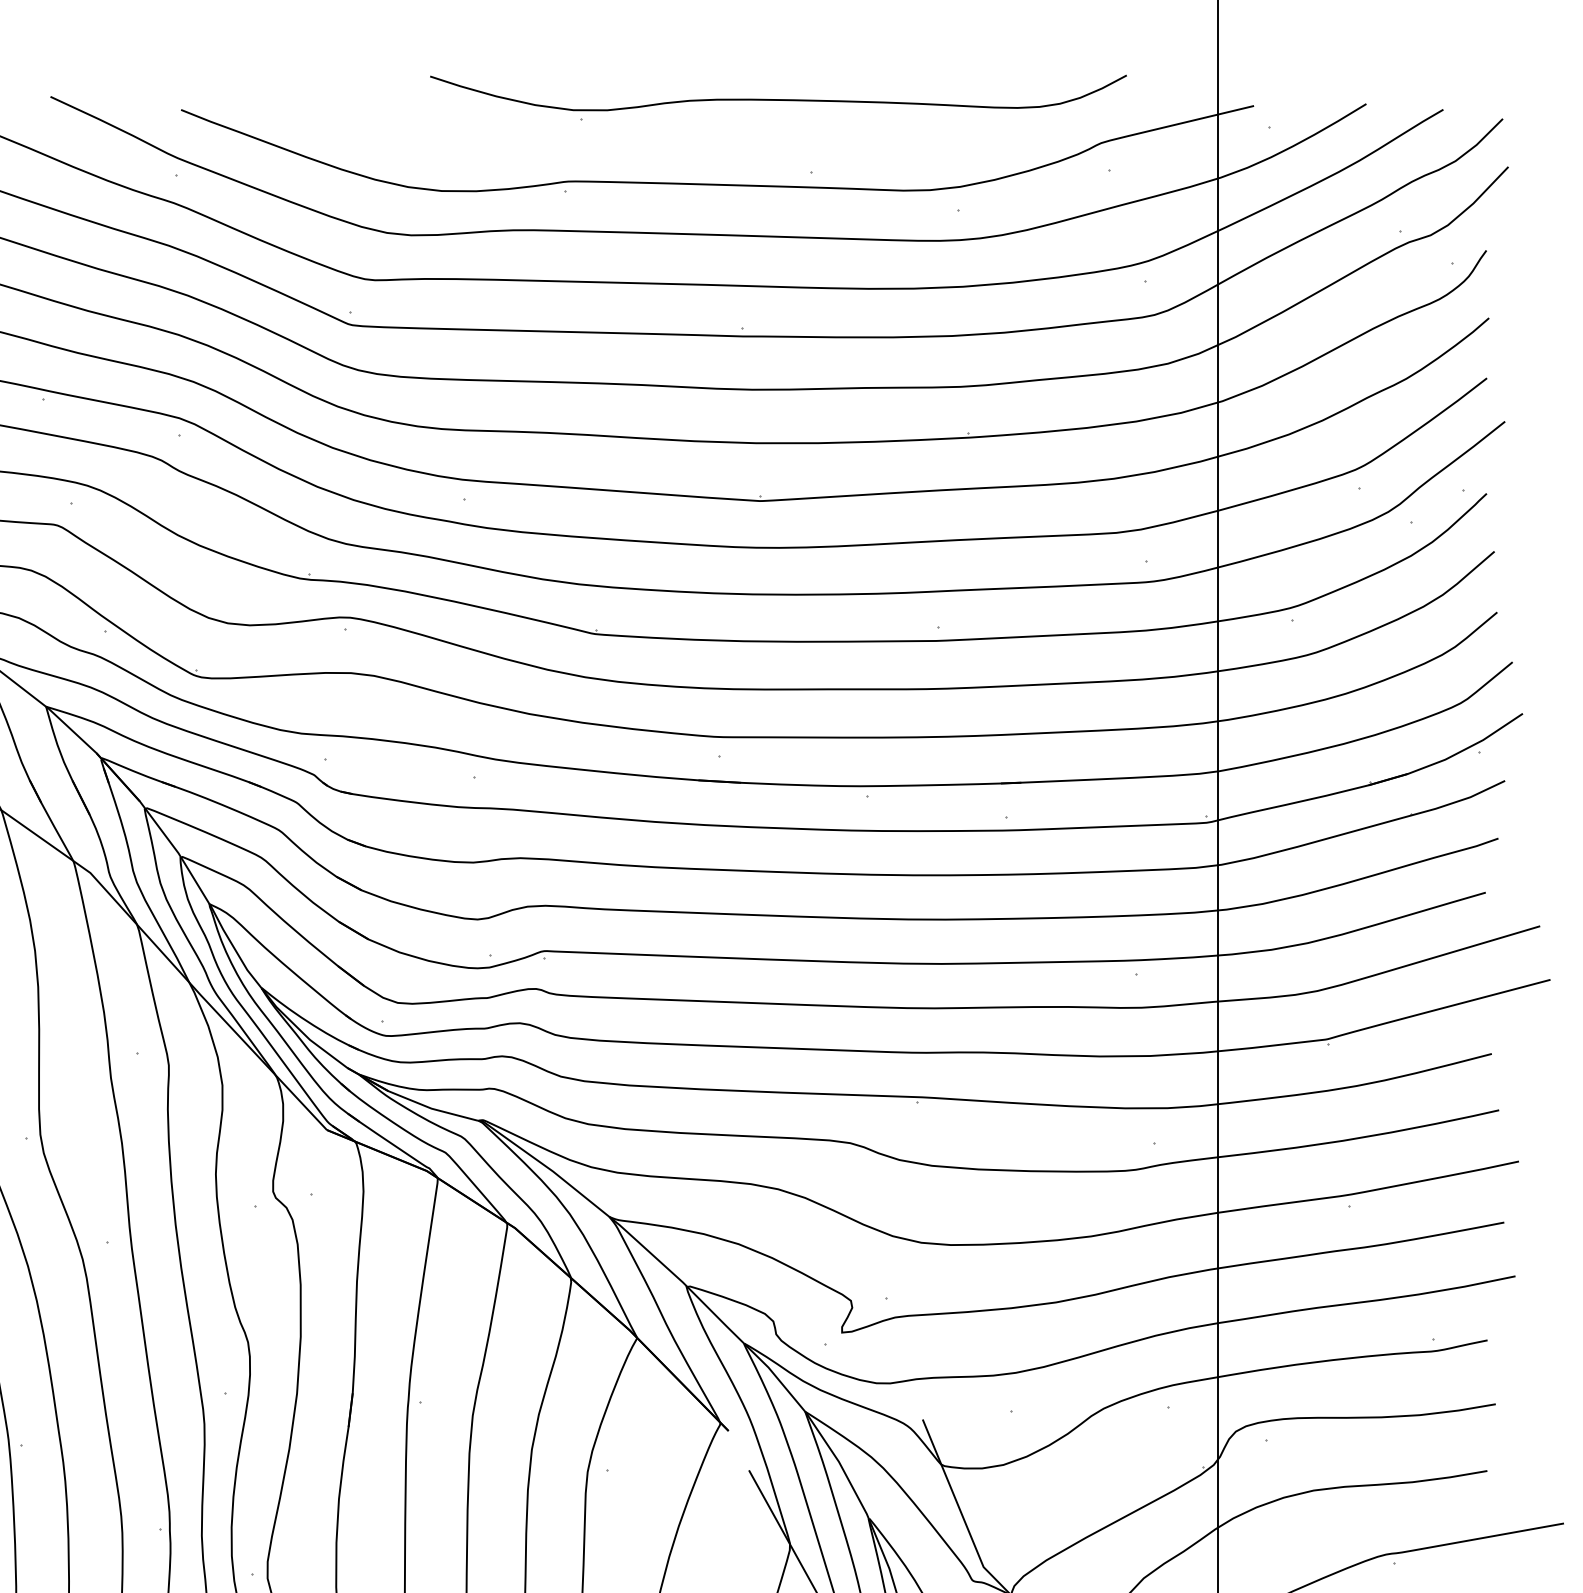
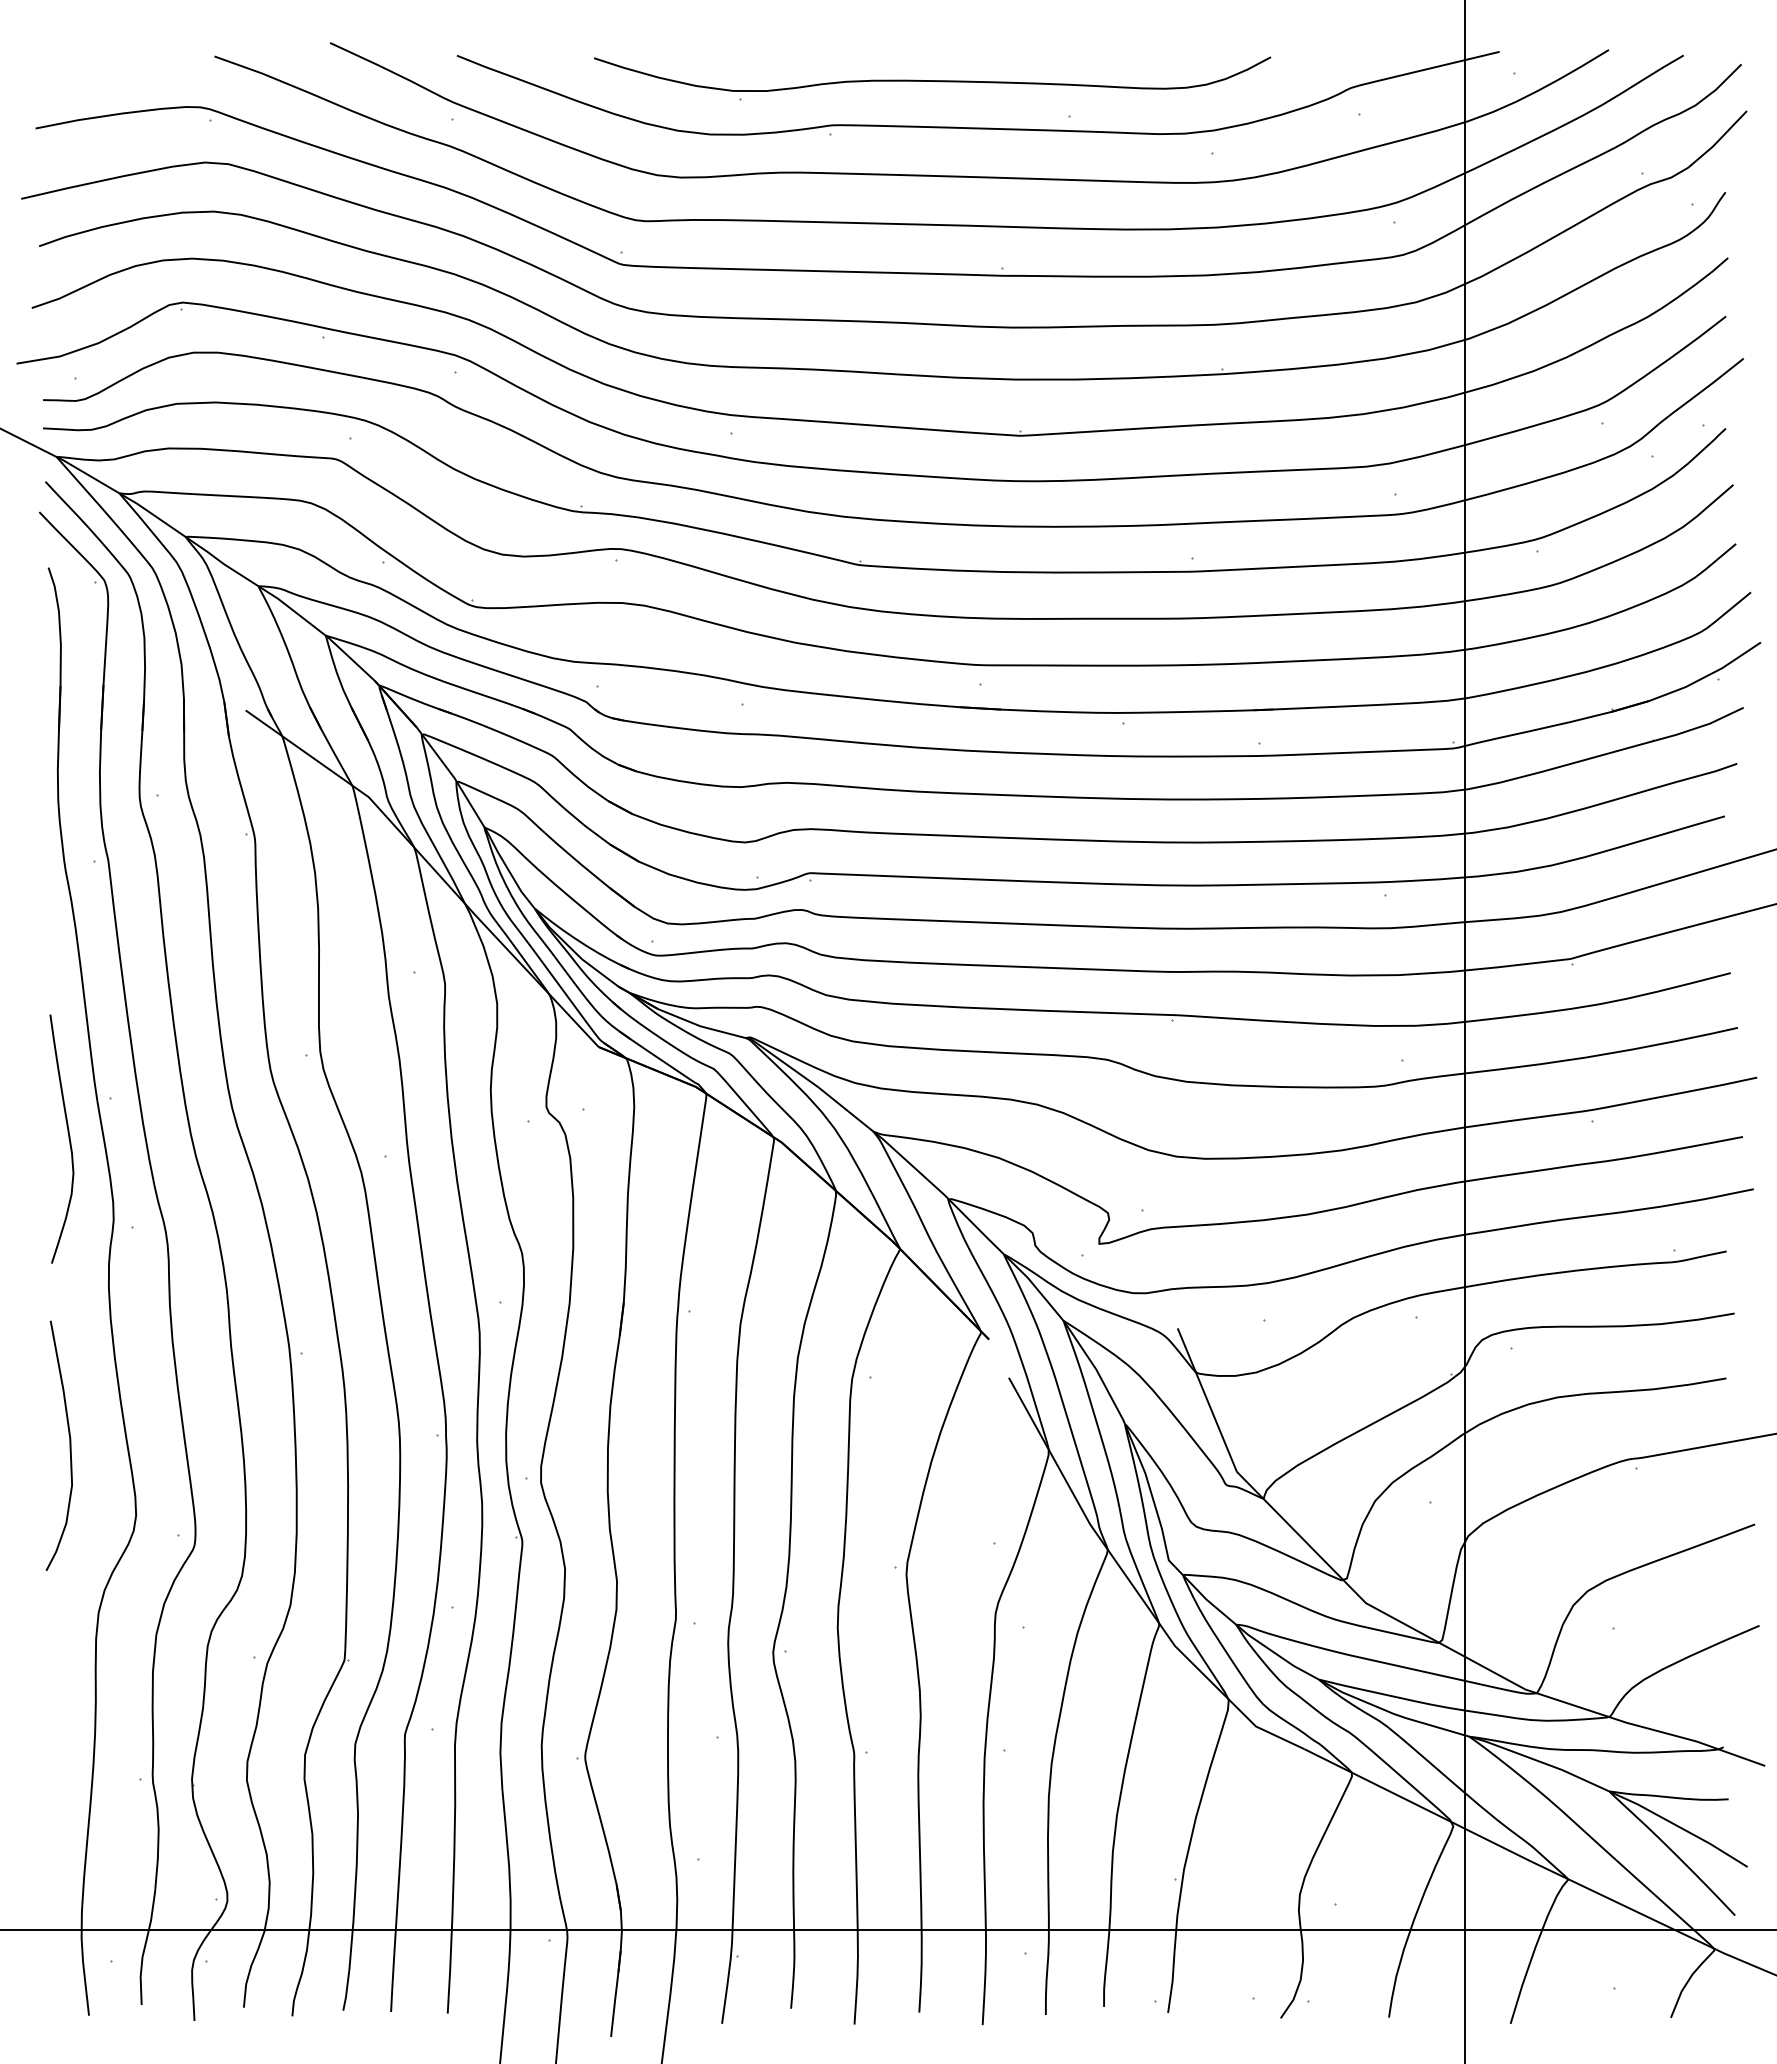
part: (778, 97) -> (932, 78), moved

